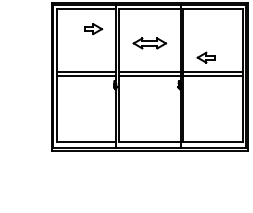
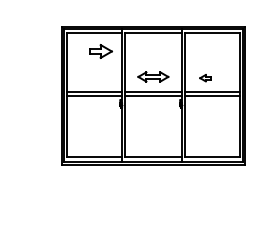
part: (93, 28) -> (100, 51), size x1.4
part: (150, 42) -> (153, 76), moved
part: (205, 56) -> (205, 77), size x0.7

